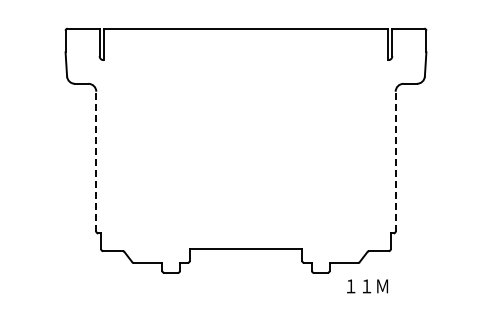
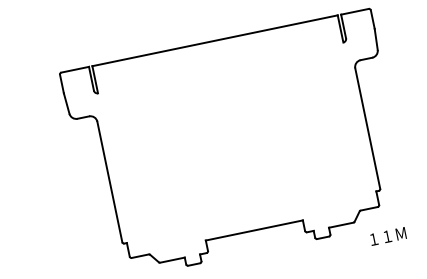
line: (96, 161) -> (109, 181), dashed -> solid
line: (395, 161) -> (367, 128), dashed -> solid
text: (367, 286) -> (388, 236), moved

